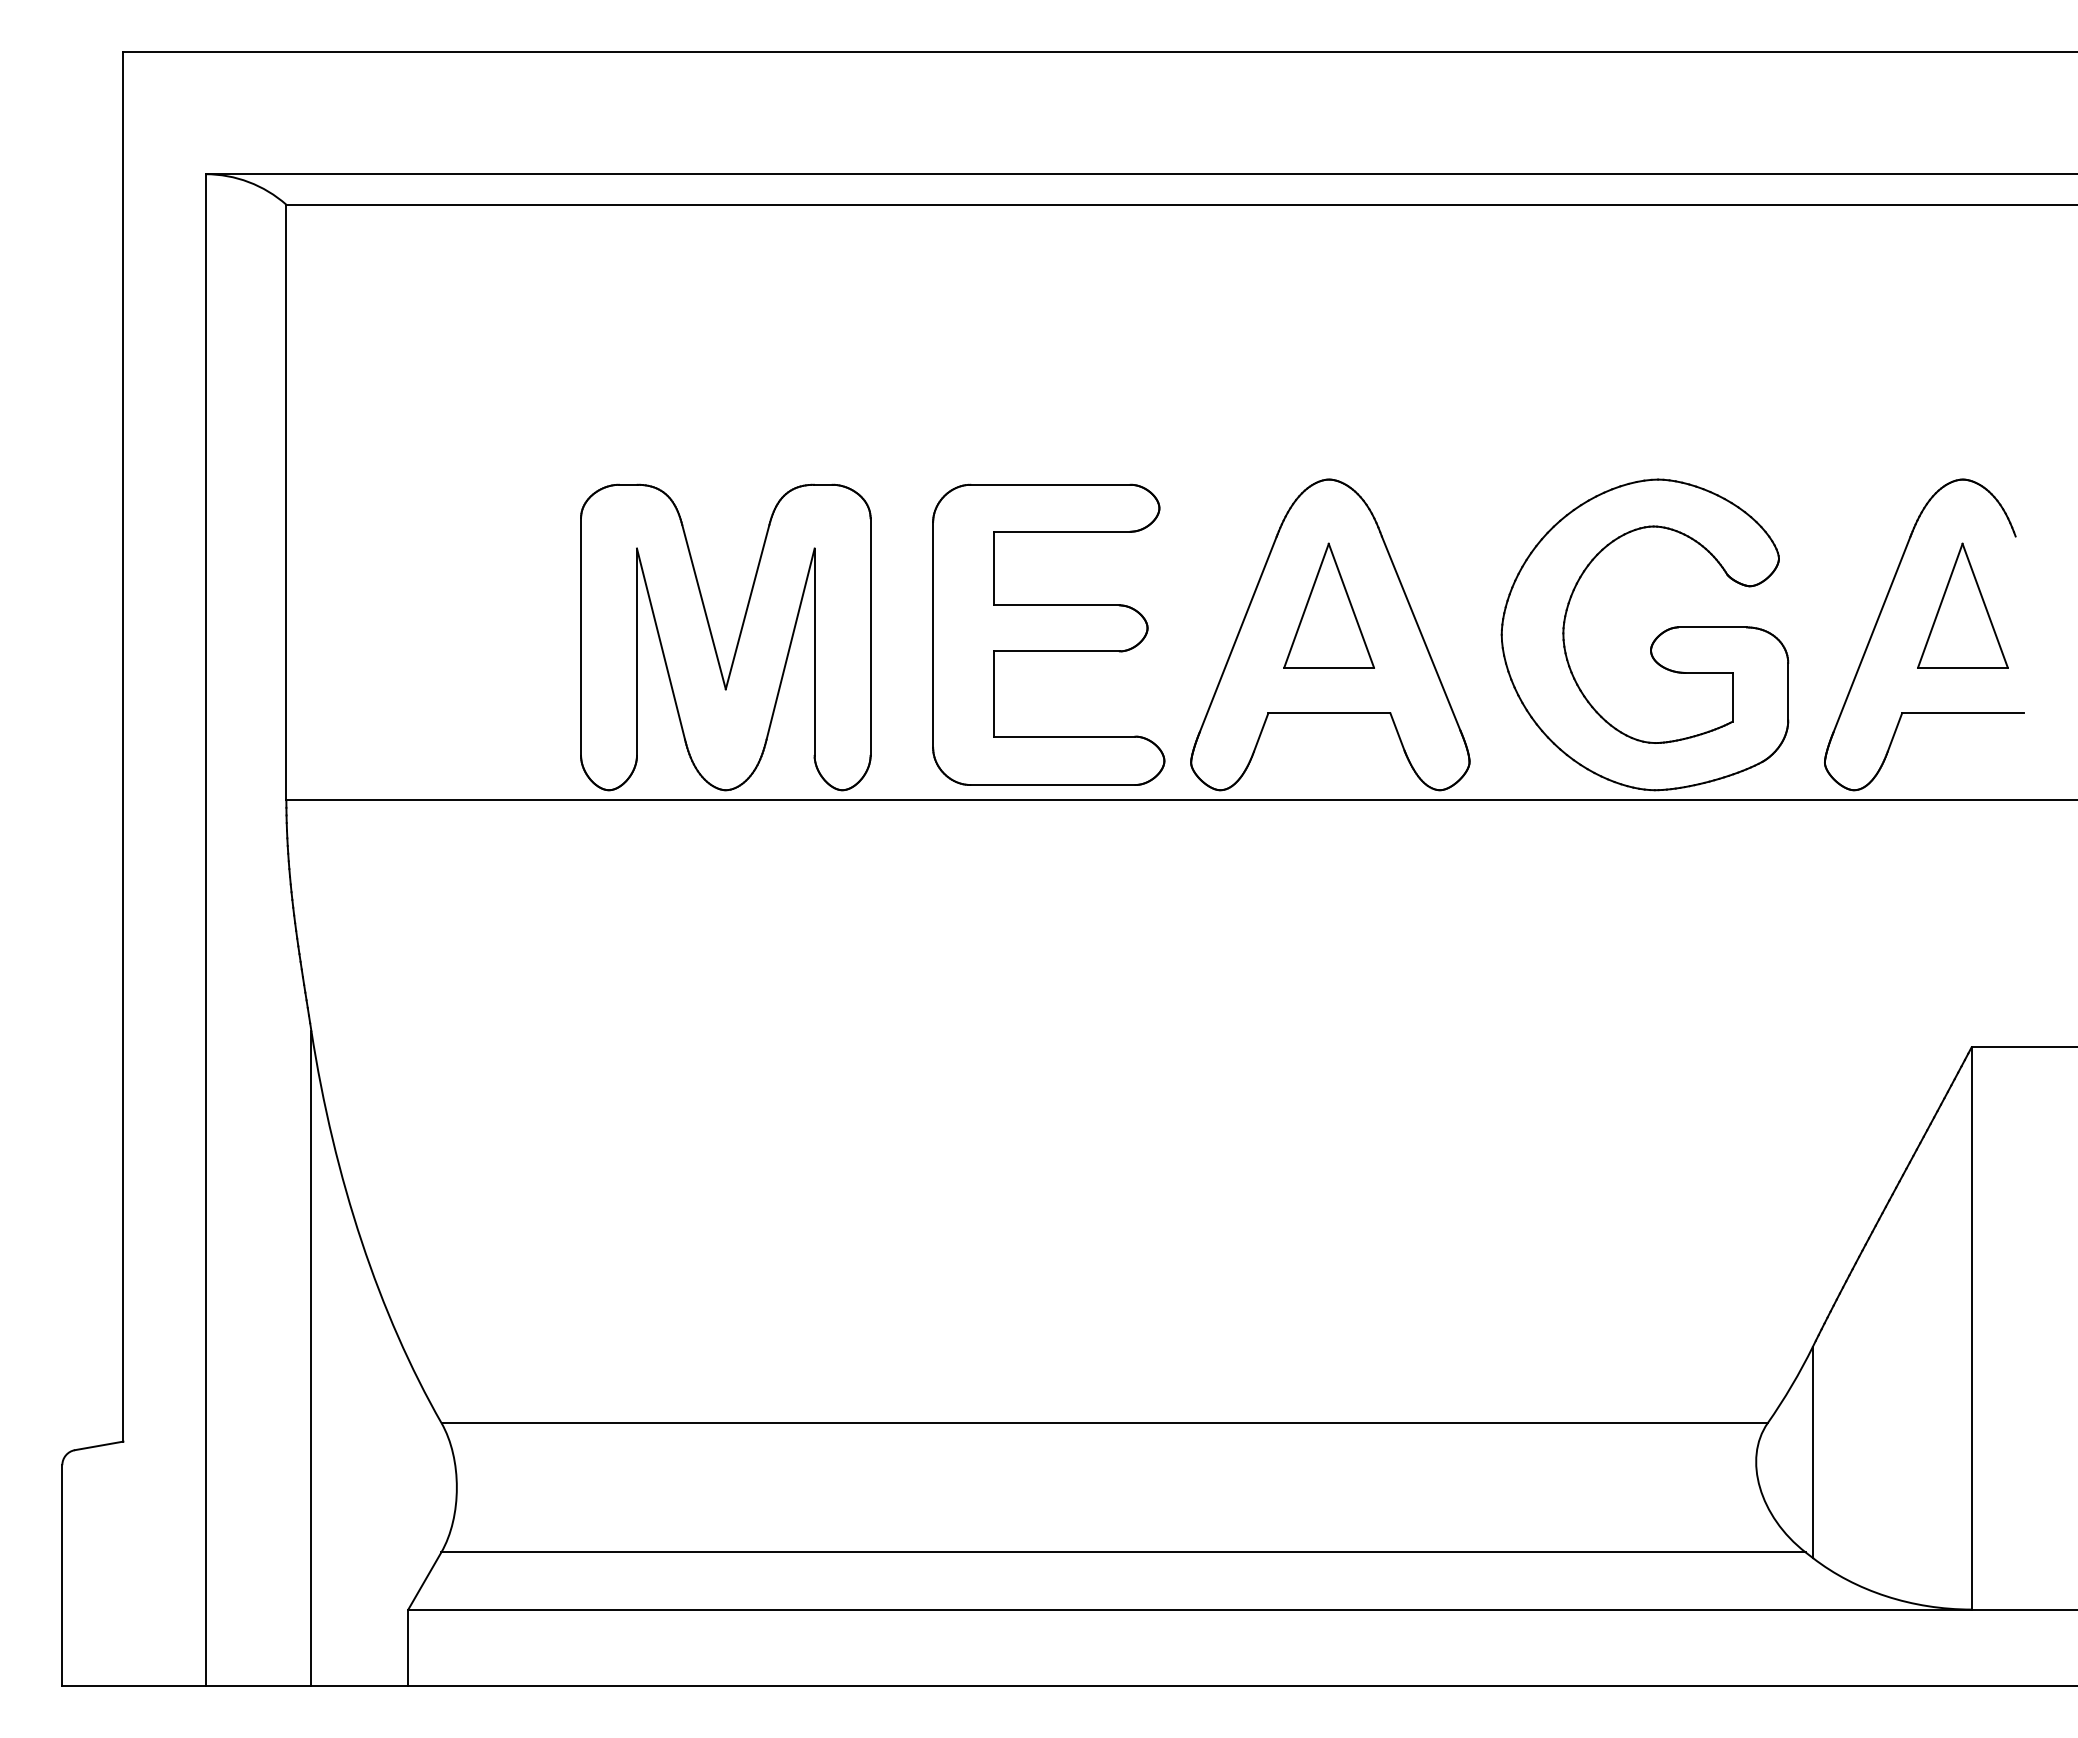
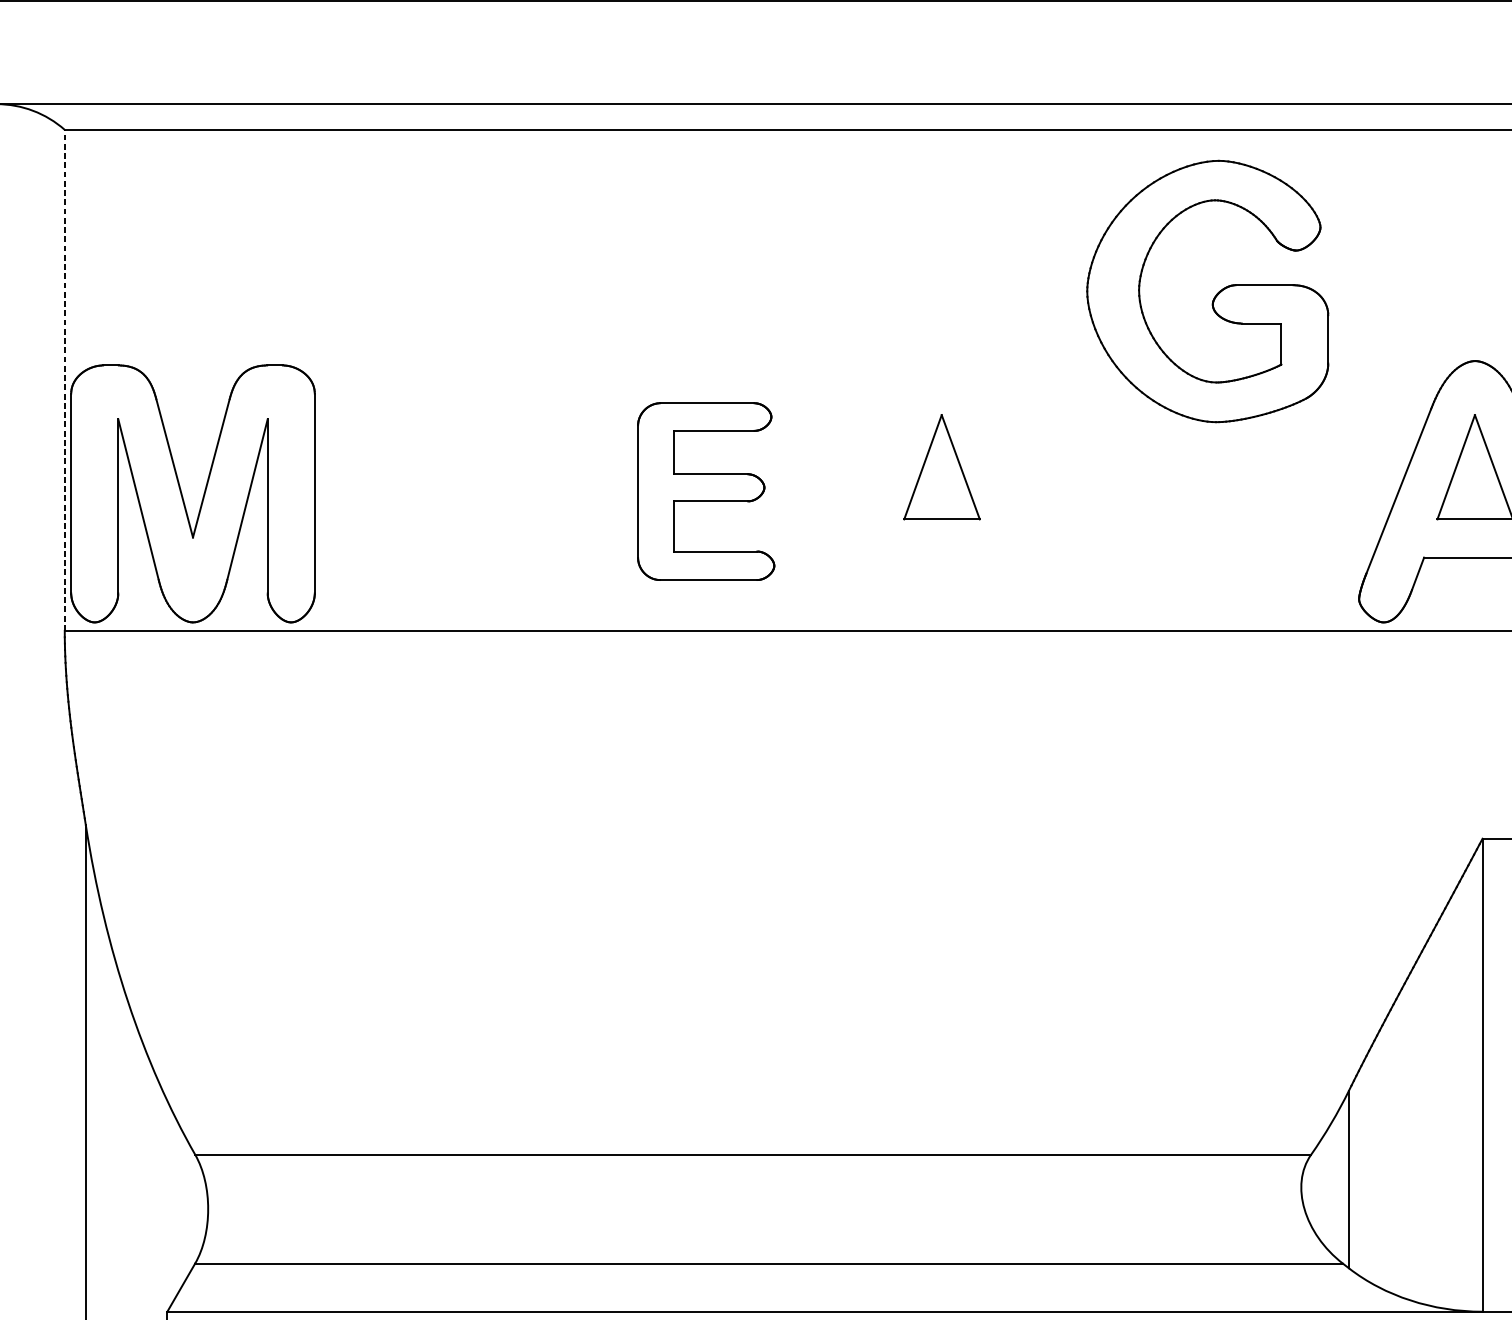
line: (286, 502) -> (64, 380), solid -> dashed
part: (1048, 634) -> (705, 491), size x0.7
part: (1330, 634) -> (943, 491), removed
part: (1653, 640) -> (1214, 296), moved
part: (714, 641) -> (183, 497), moved

